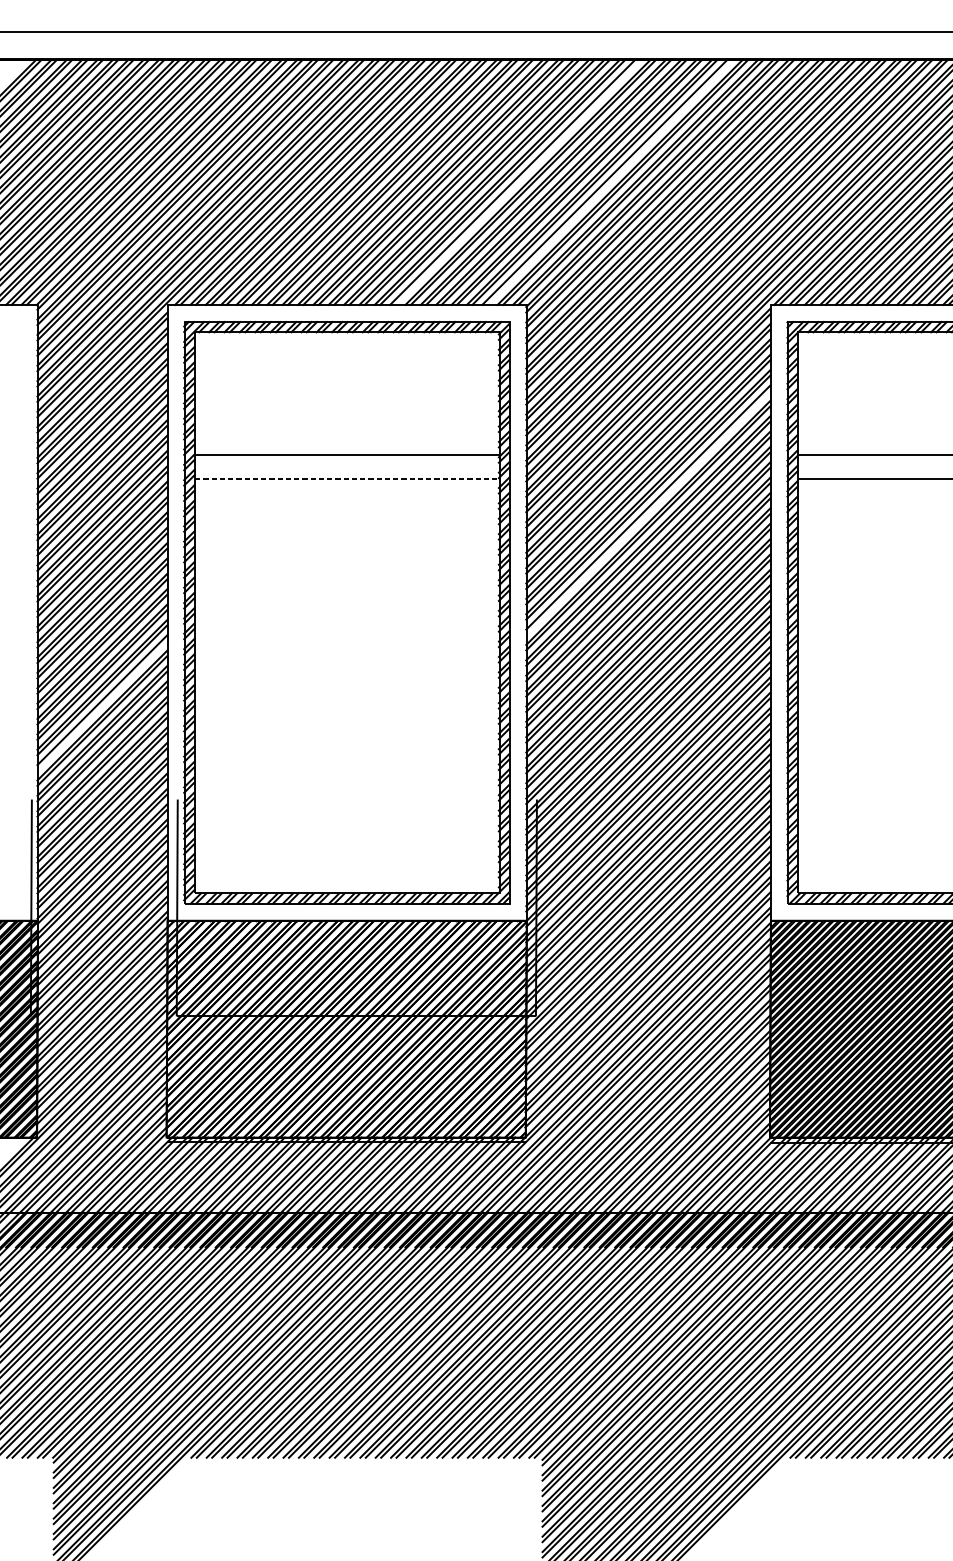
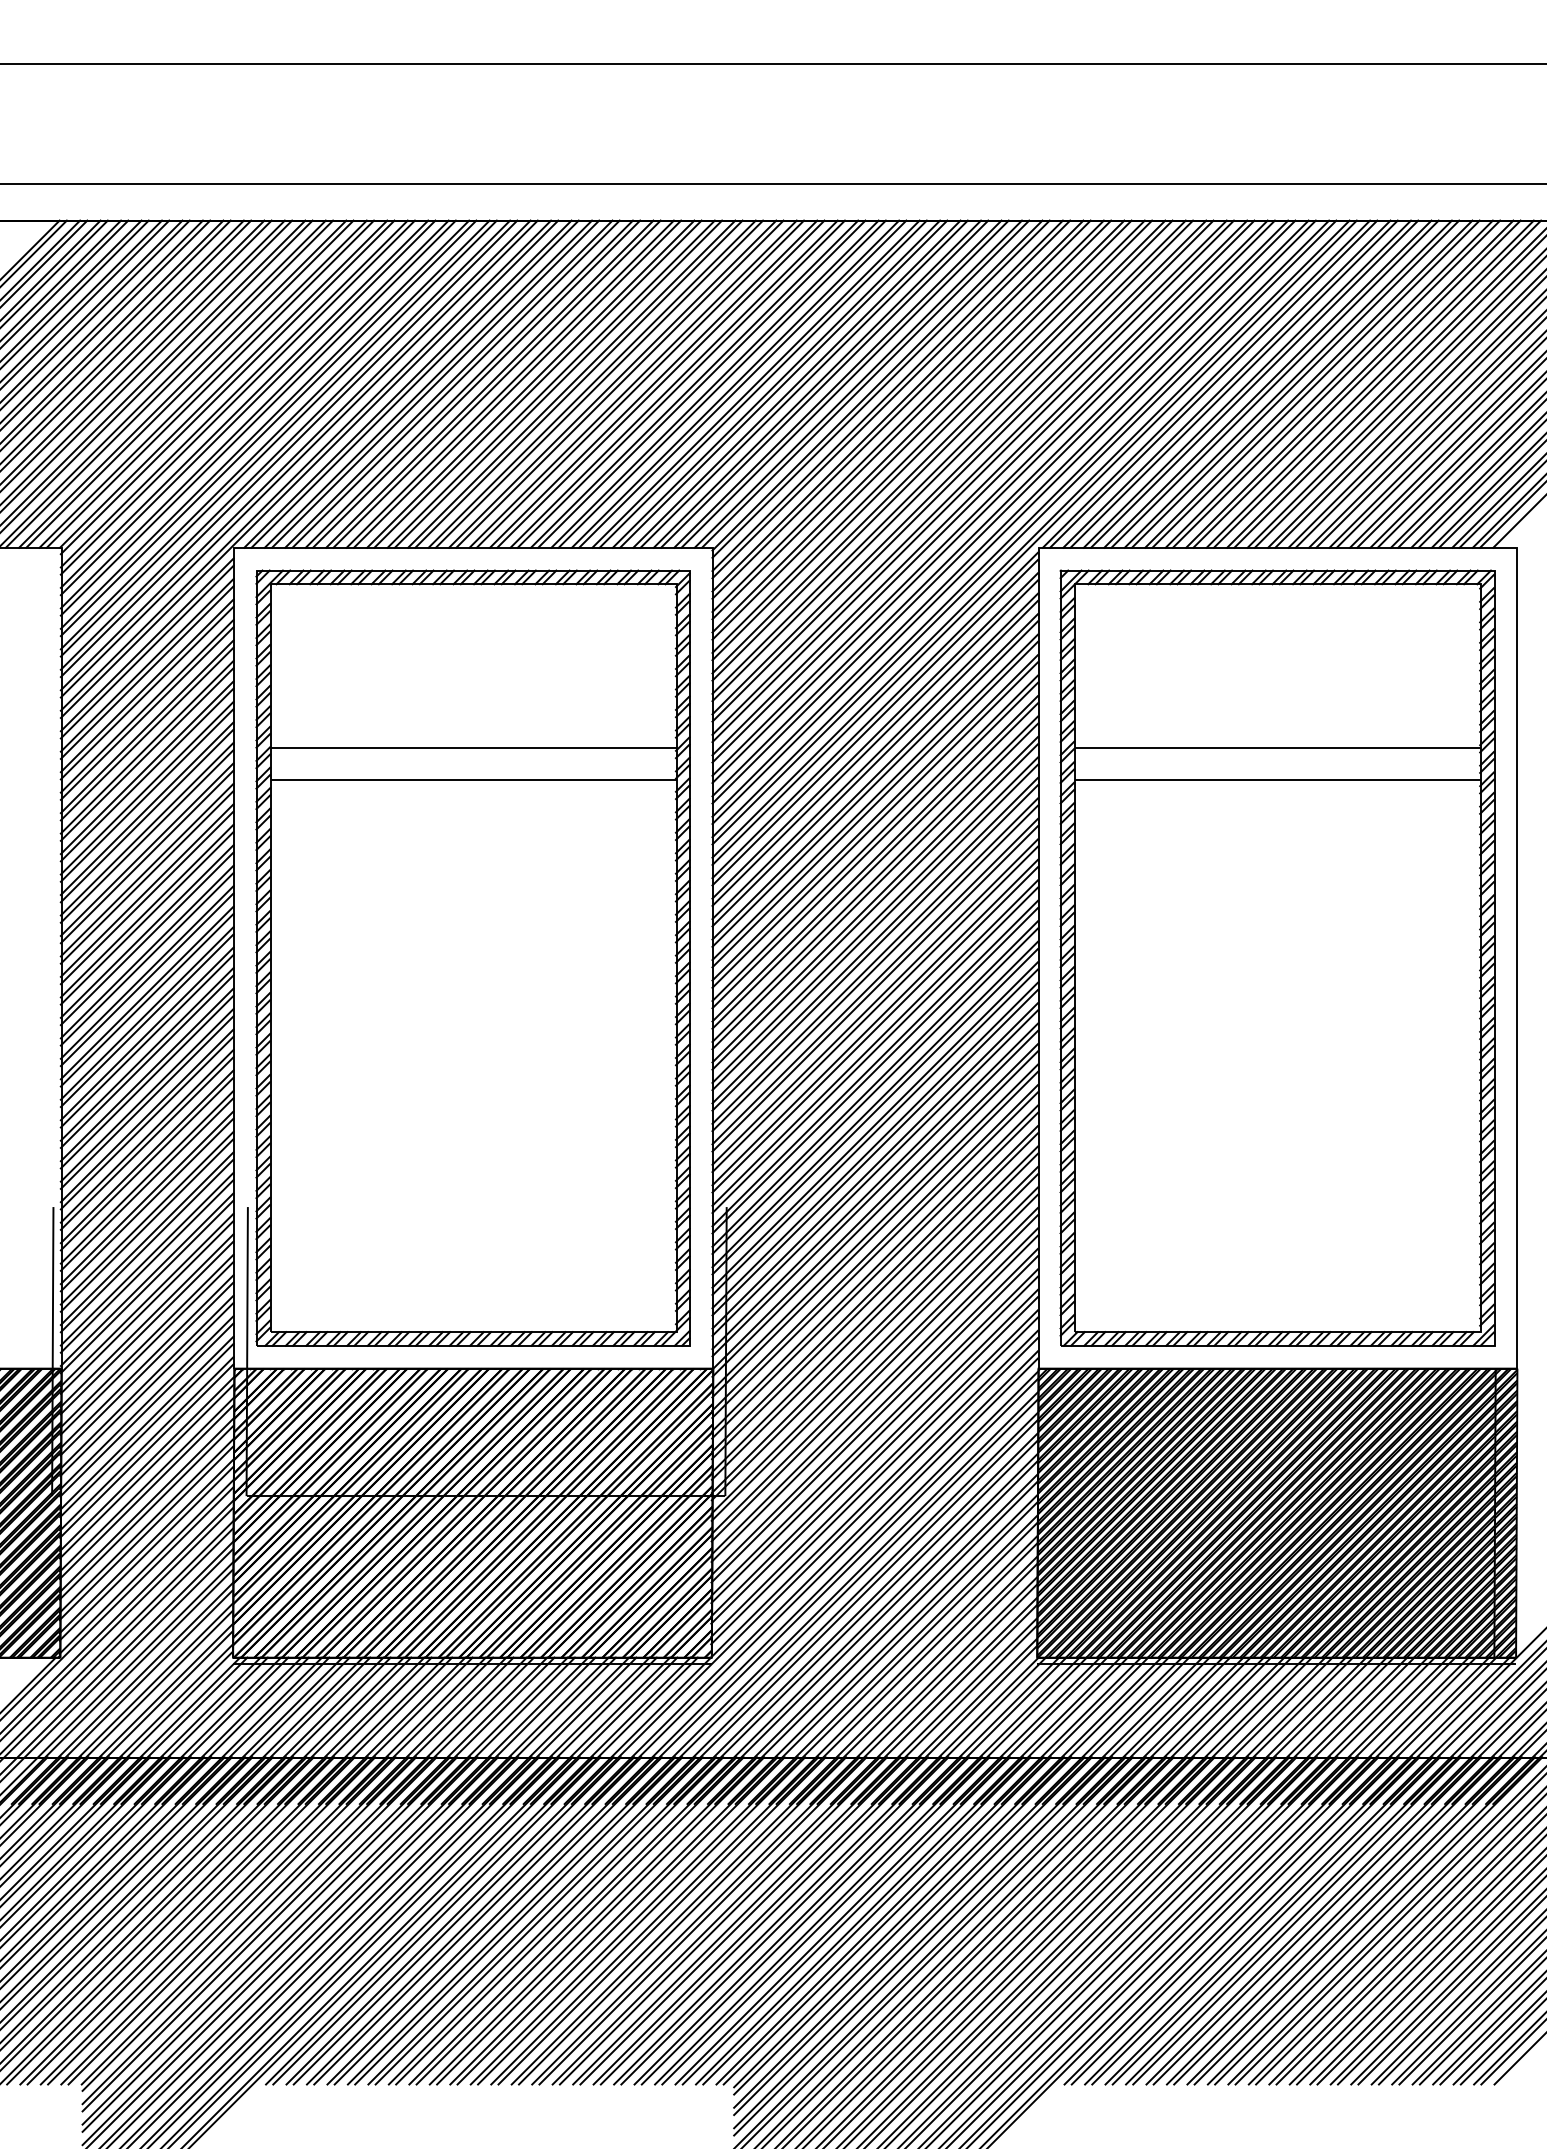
line: (518, 181) -> (701, 383), added
line: (610, 181) -> (824, 383), added
line: (347, 479) -> (473, 780), dashed -> solid
line: (647, 512) -> (874, 824), added
line: (101, 705) -> (146, 1081), added

